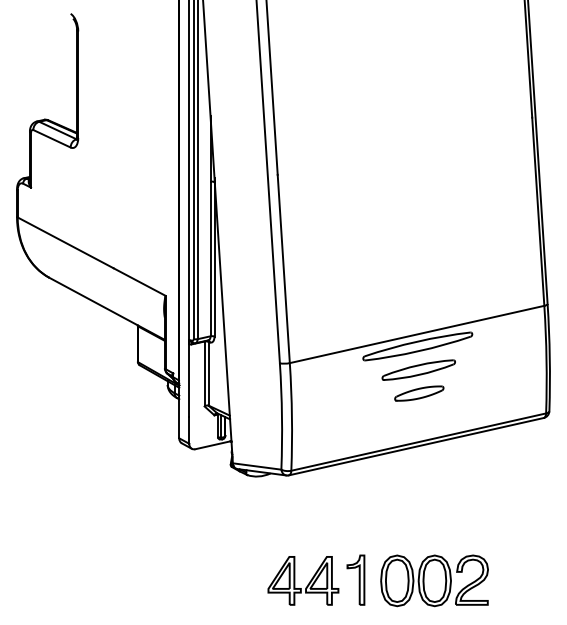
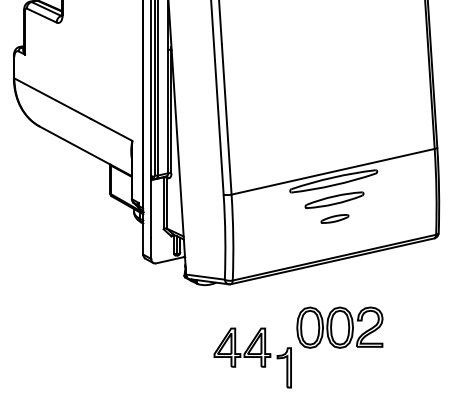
part: (419, 393) -> (335, 218), size x0.7
part: (303, 580) -> (242, 347), moved
part: (434, 580) -> (339, 327), moved

